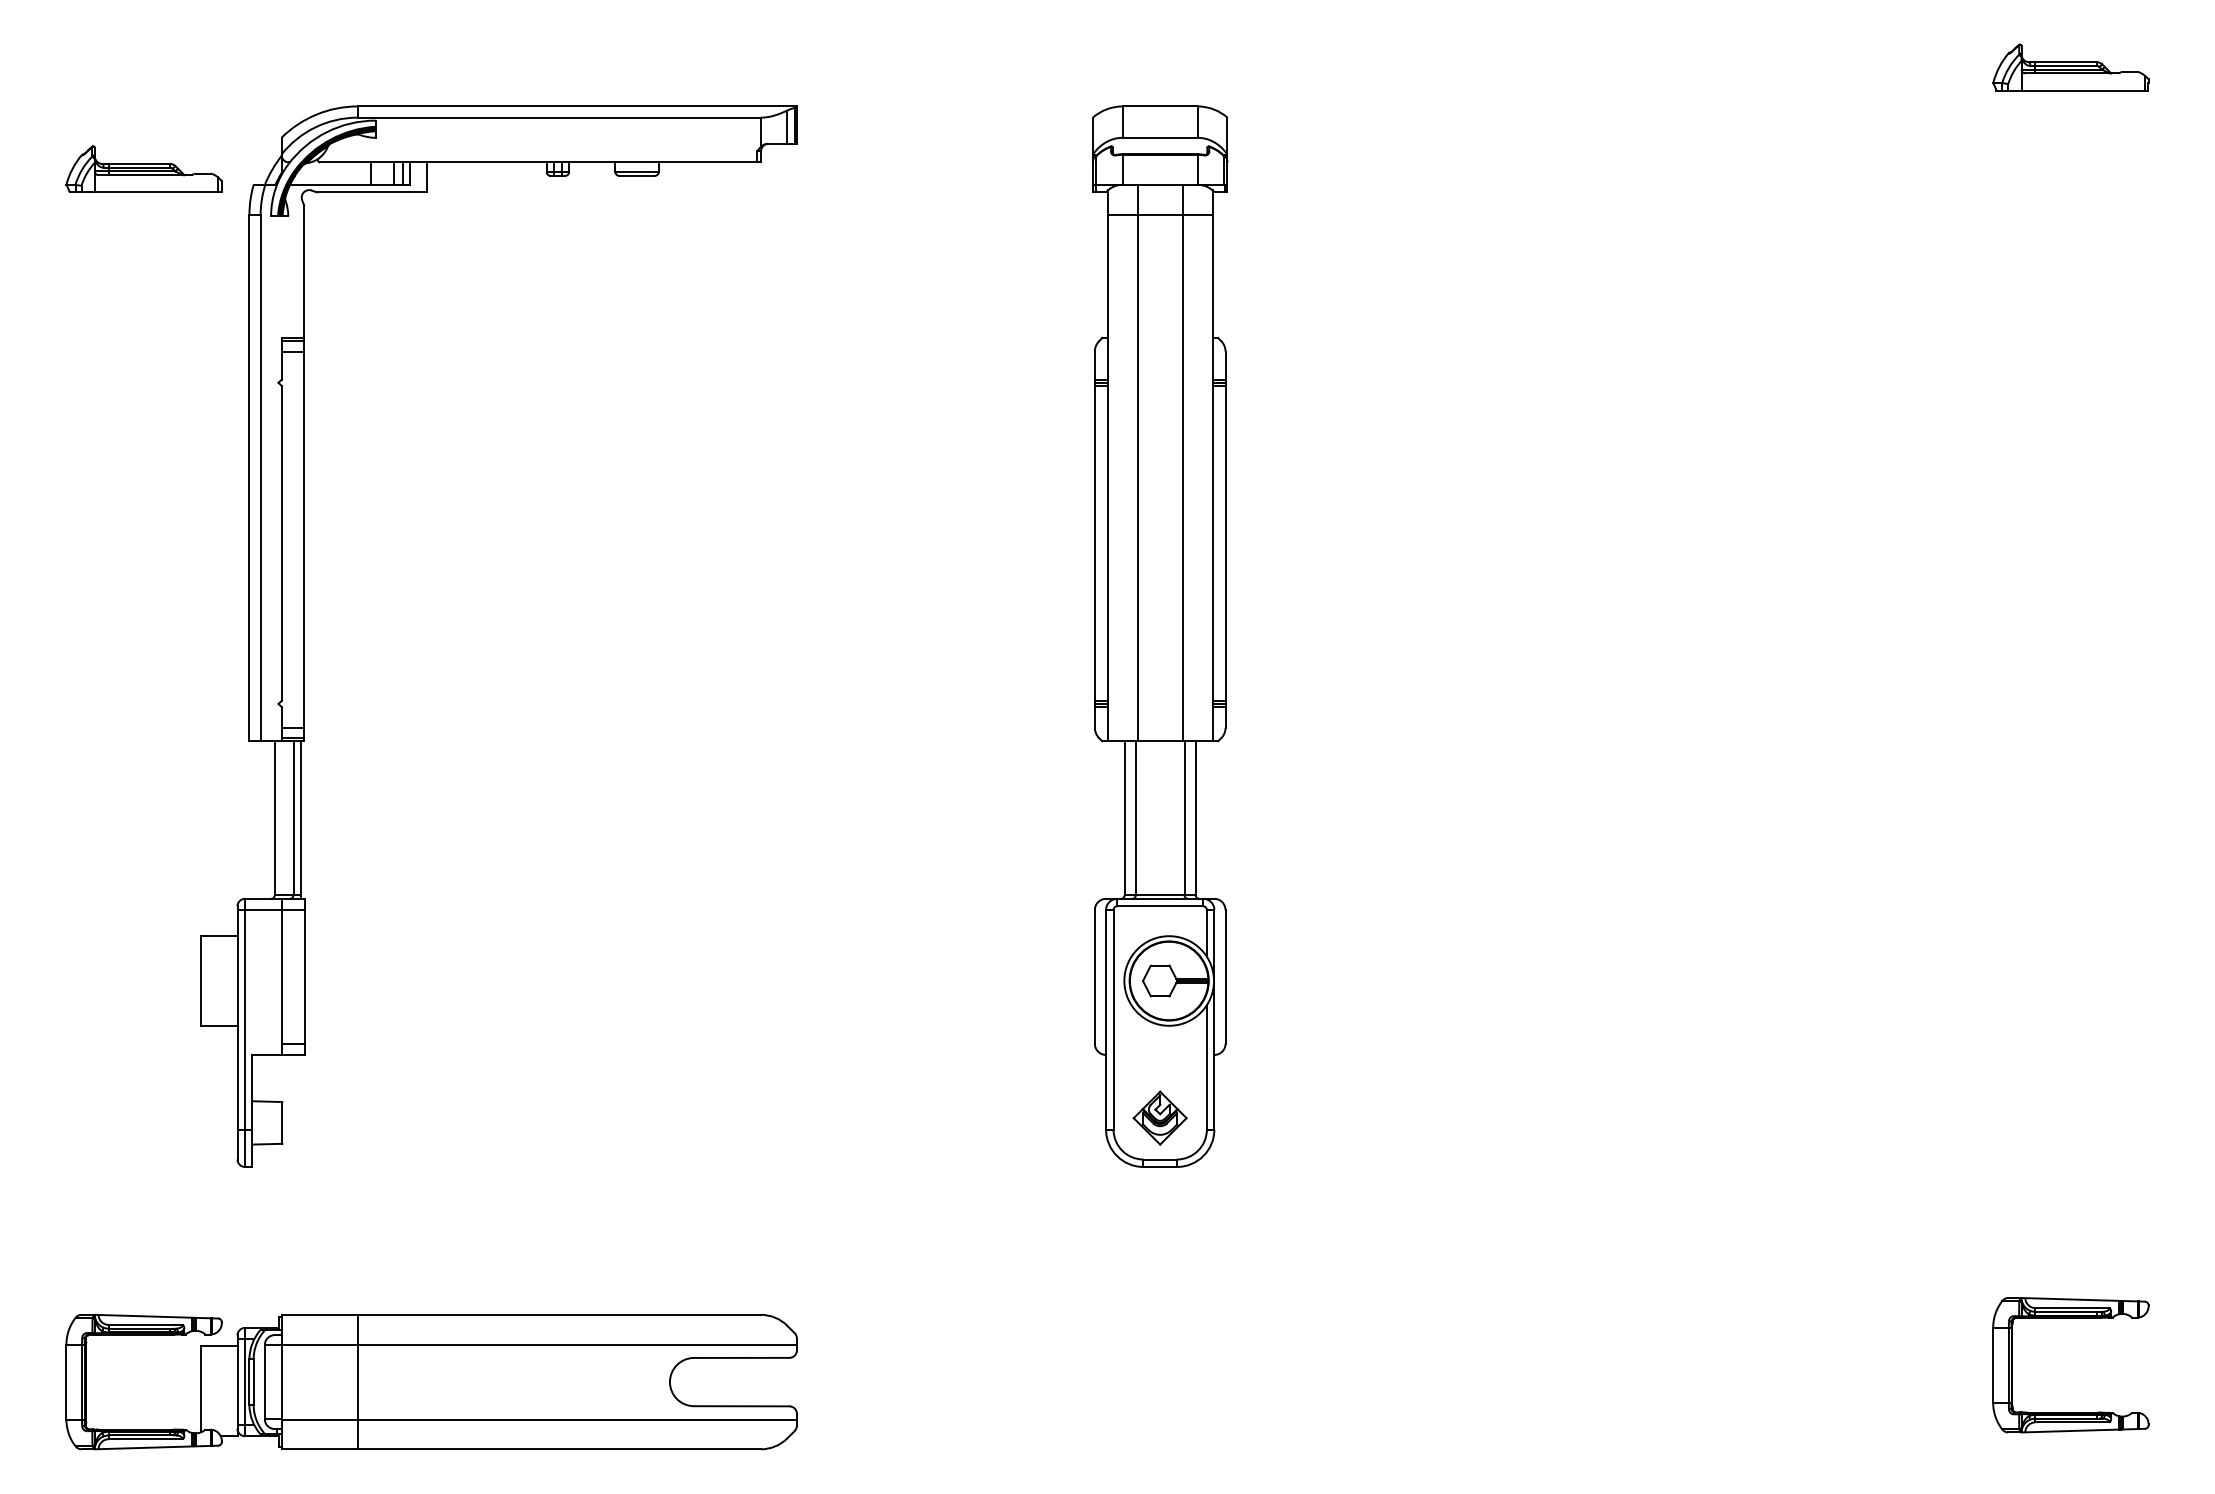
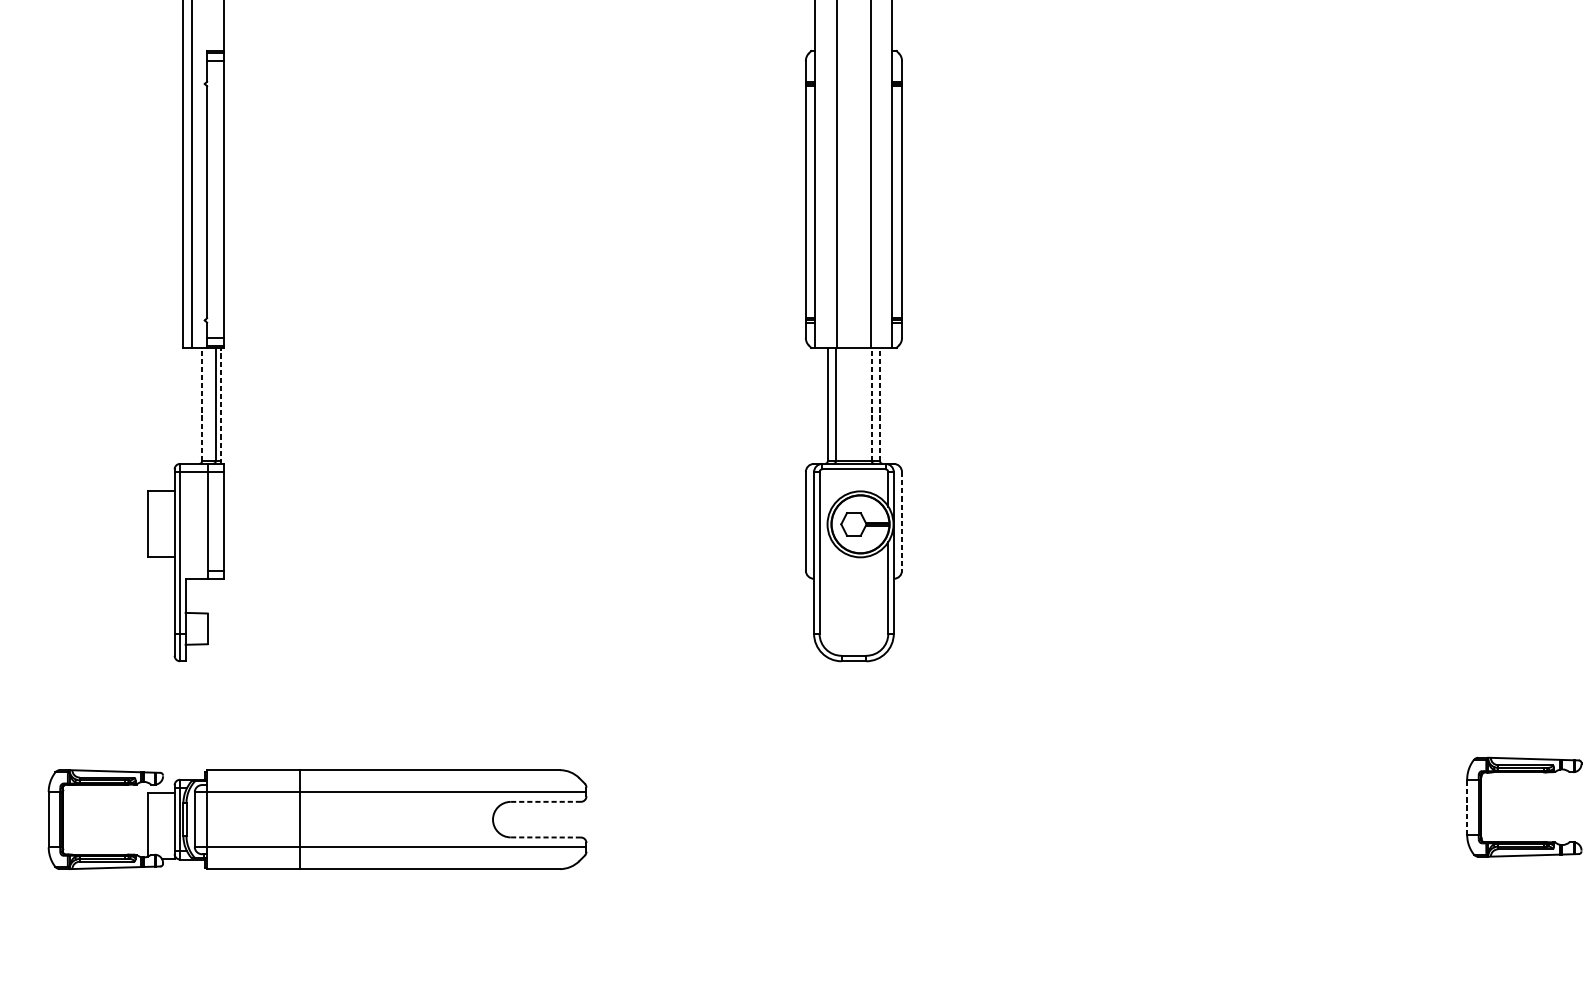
line: (274, 818) -> (201, 404), solid -> dashed
line: (1184, 818) -> (871, 404), solid -> dashed
line: (1195, 818) -> (879, 404), solid -> dashed
line: (300, 820) -> (221, 406), solid -> dashed
line: (1225, 976) -> (902, 521), solid -> dashed
part: (1159, 1117) -> (853, 624), removed
line: (741, 1357) -> (545, 801), solid -> dashed
line: (1993, 1365) -> (1467, 807), solid -> dashed
line: (357, 1381) -> (299, 819), moved
line: (741, 1406) -> (545, 837), solid -> dashed

